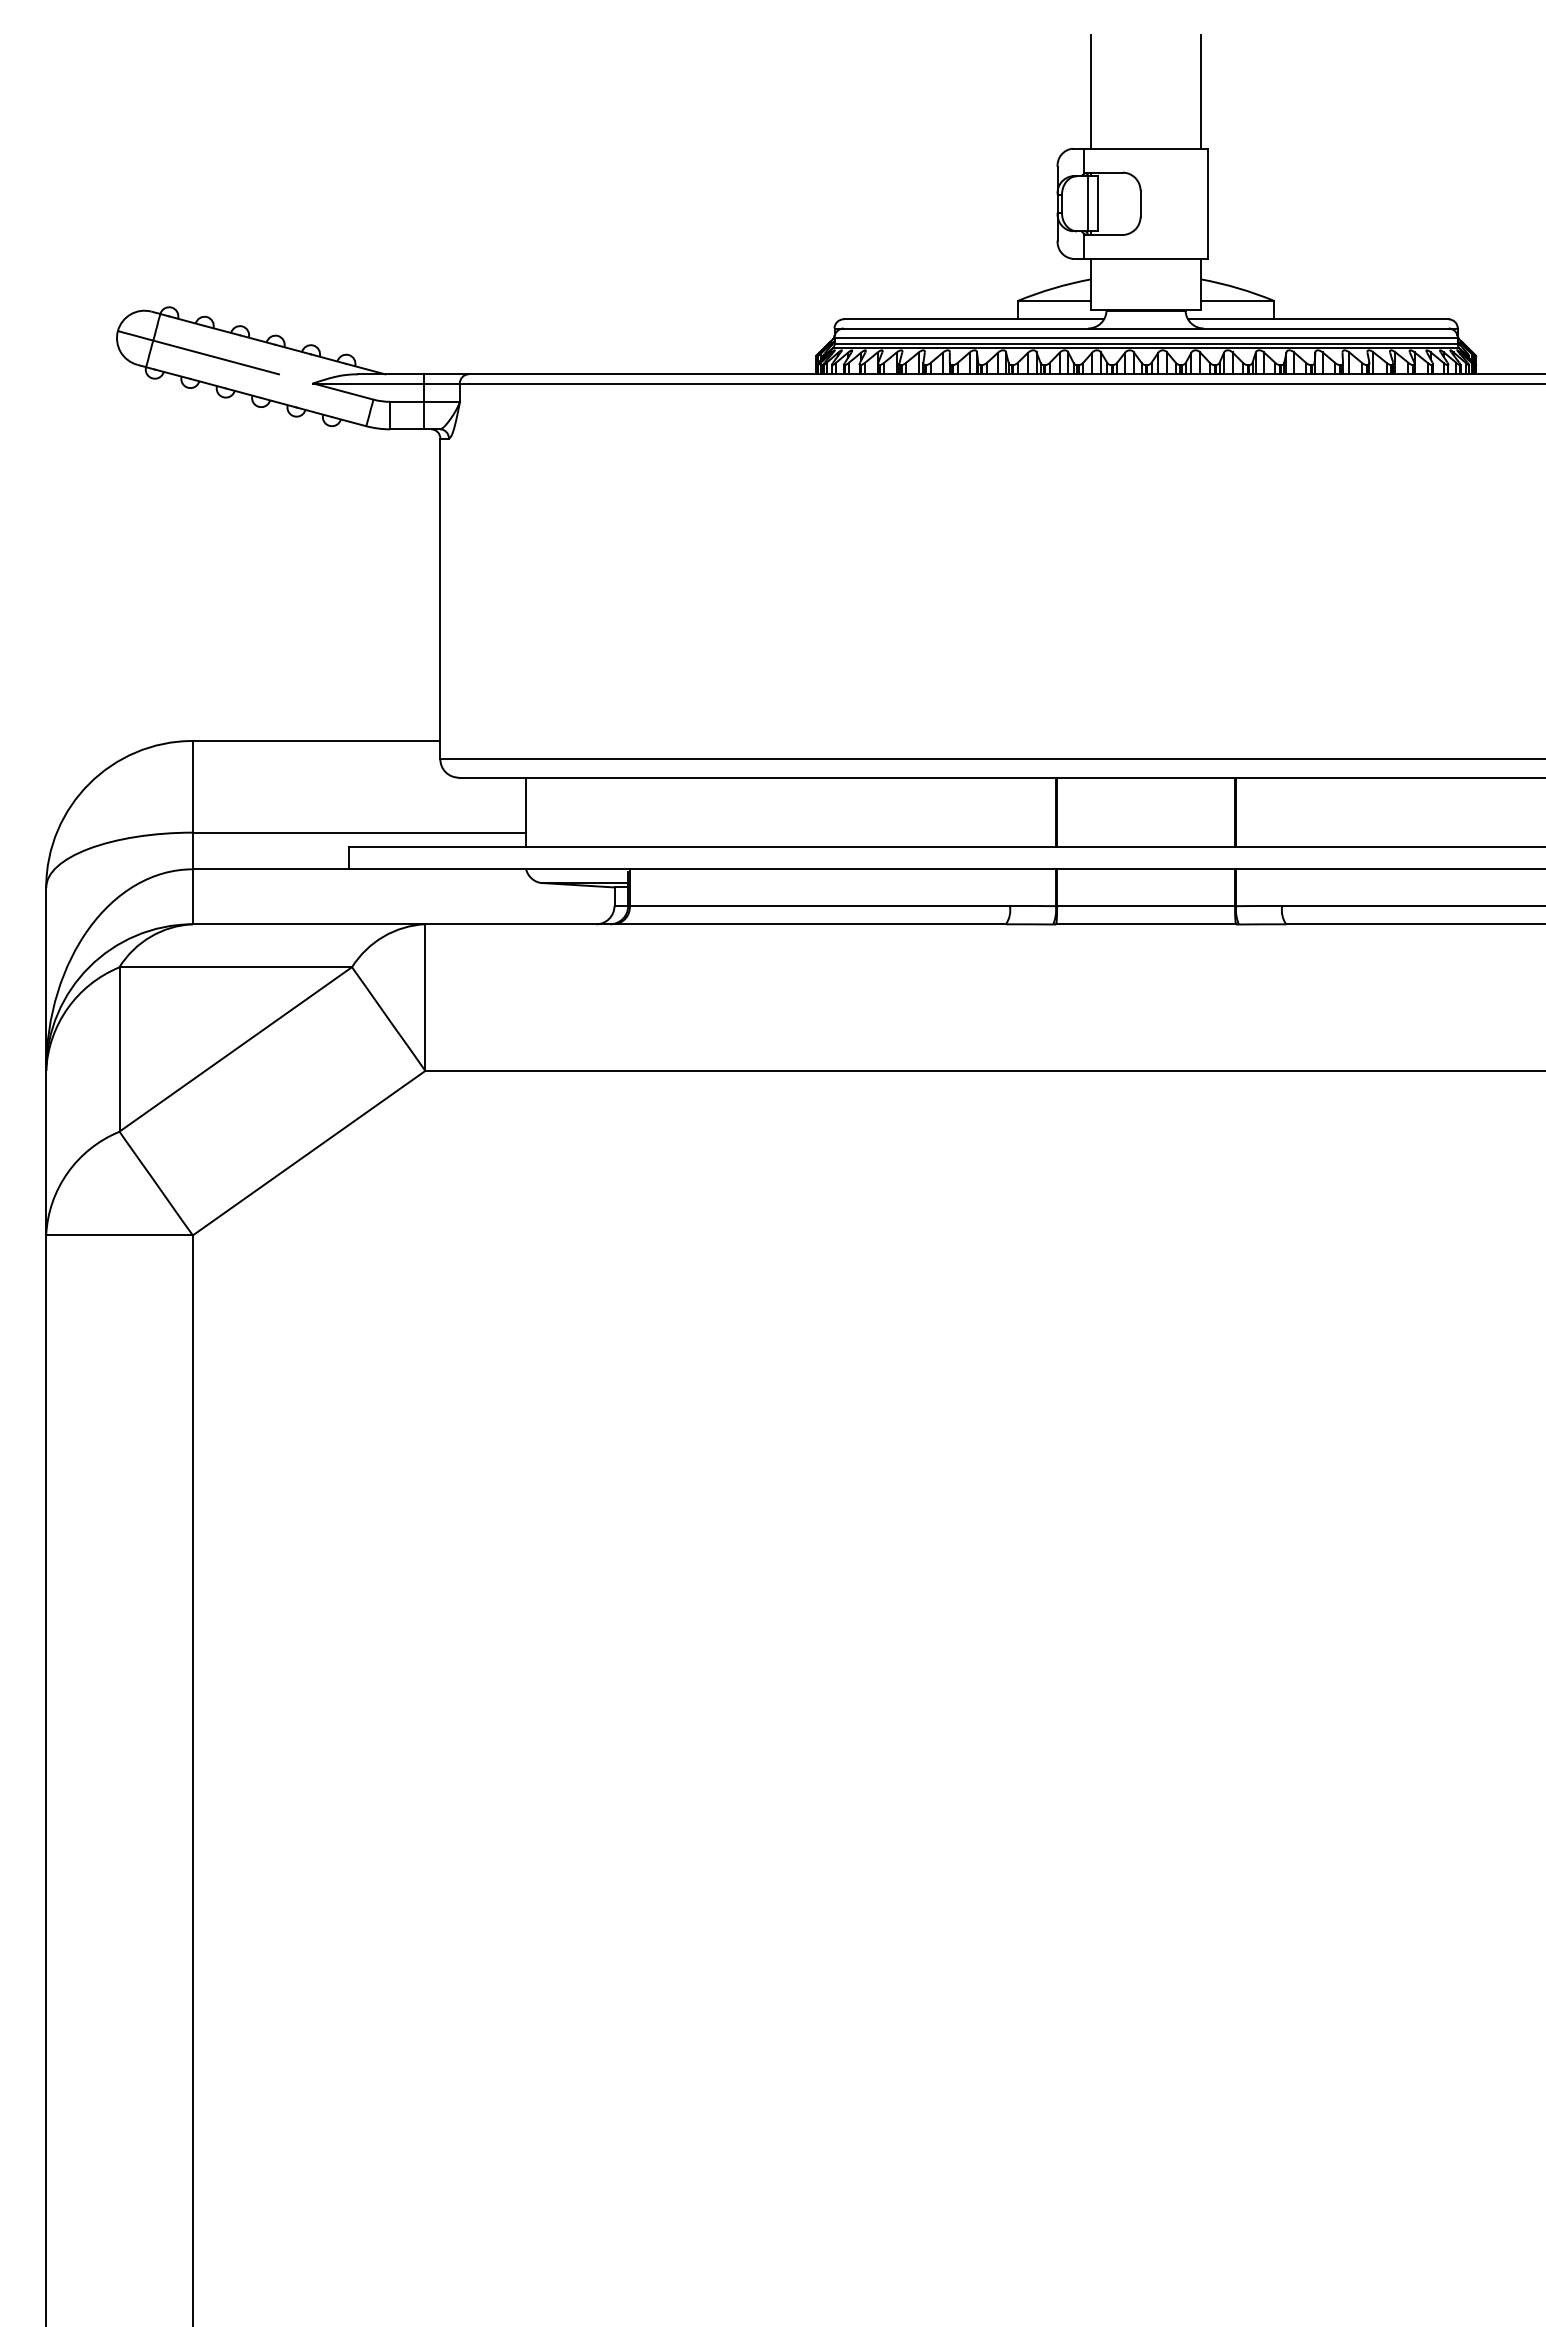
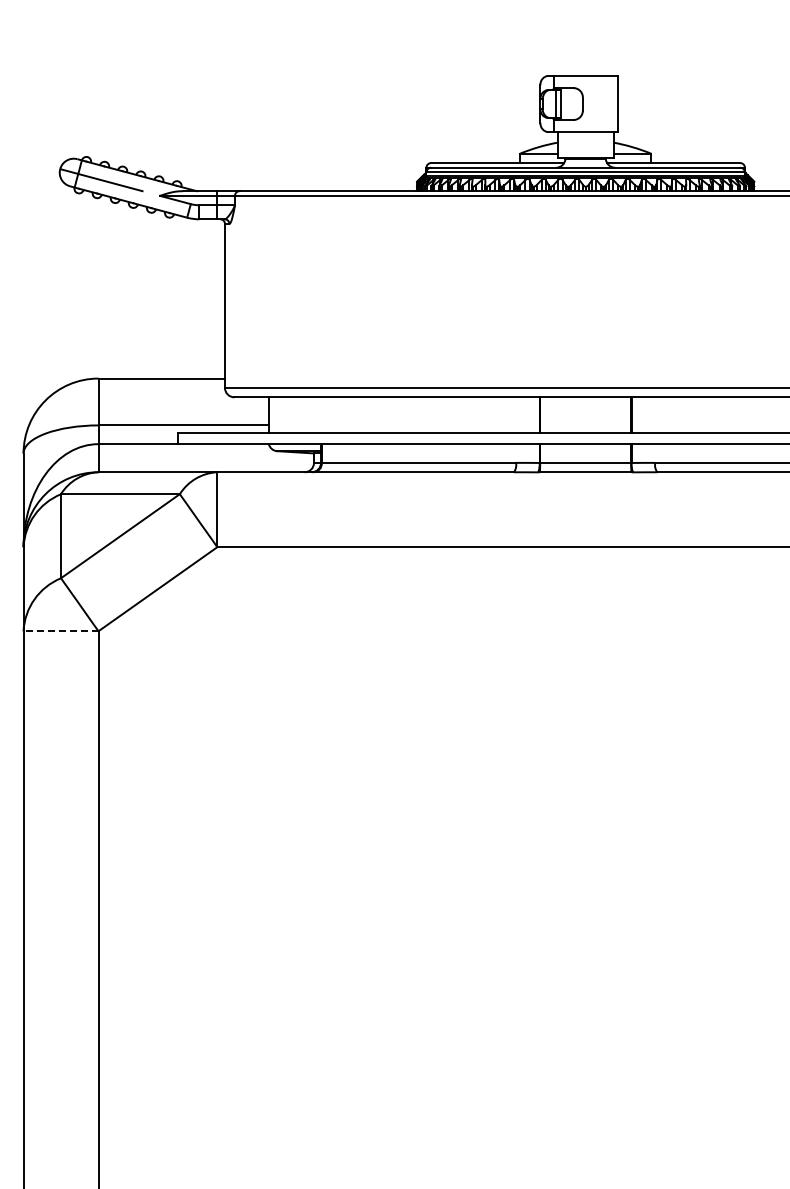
line: (1090, 91) -> (557, 46), removed
line: (1200, 91) -> (613, 46), removed
line: (118, 1235) -> (60, 631), solid -> dashed

